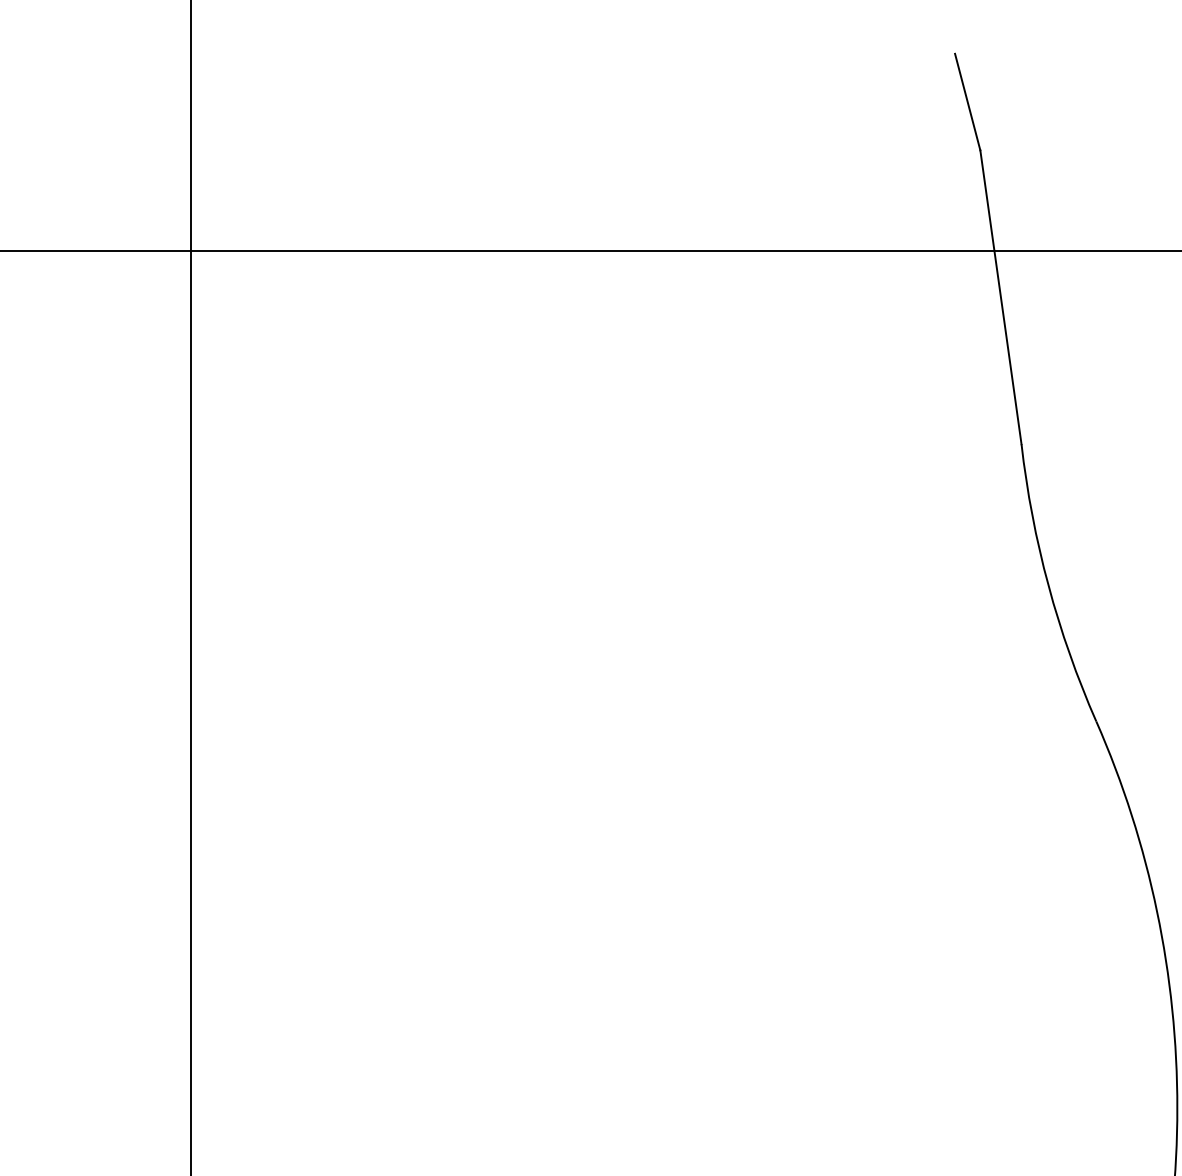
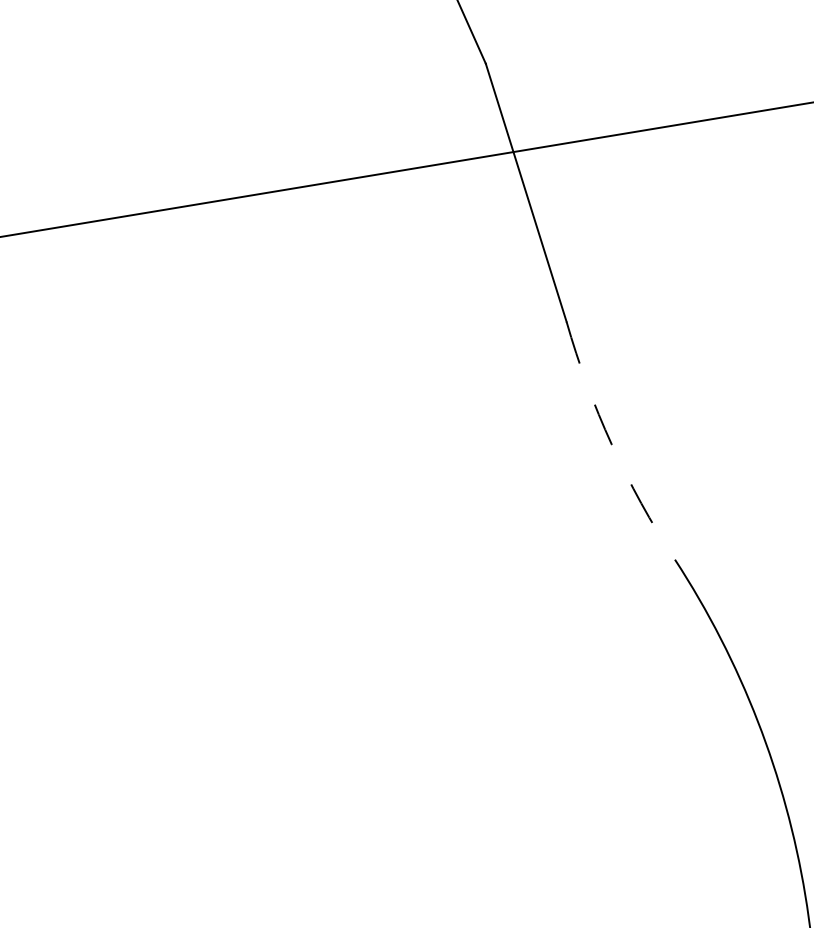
arc: (1048, 585) -> (611, 444), solid -> dashed

